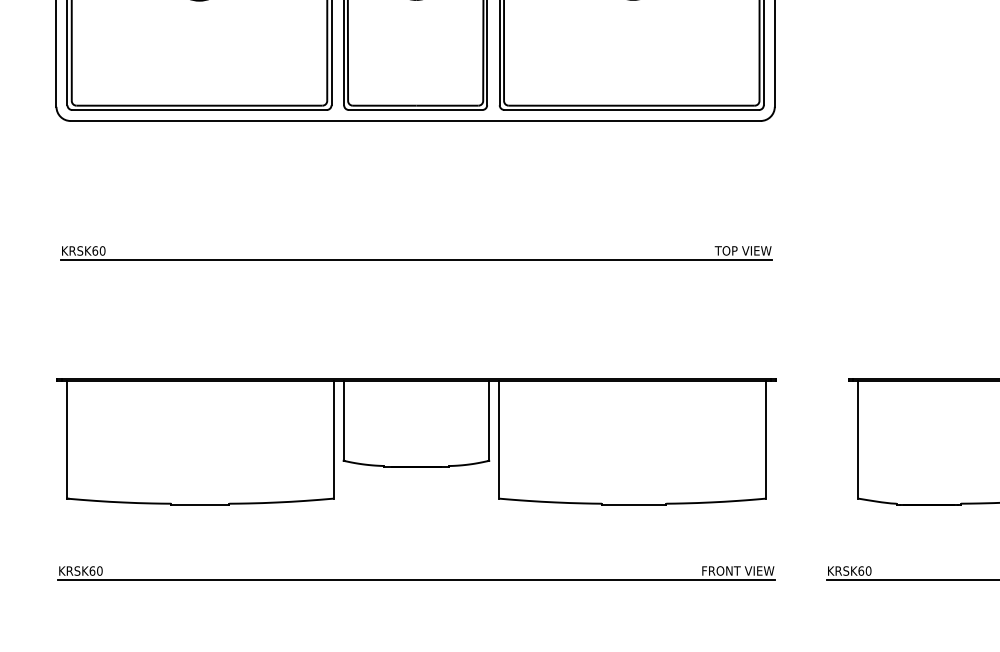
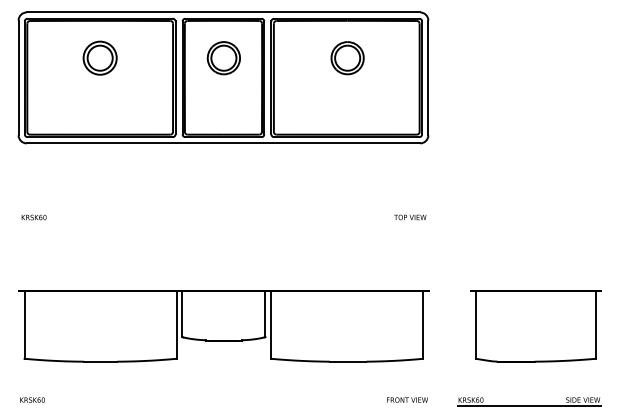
line: (415, 259) -> (223, 222), removed
line: (415, 580) -> (223, 405), removed

